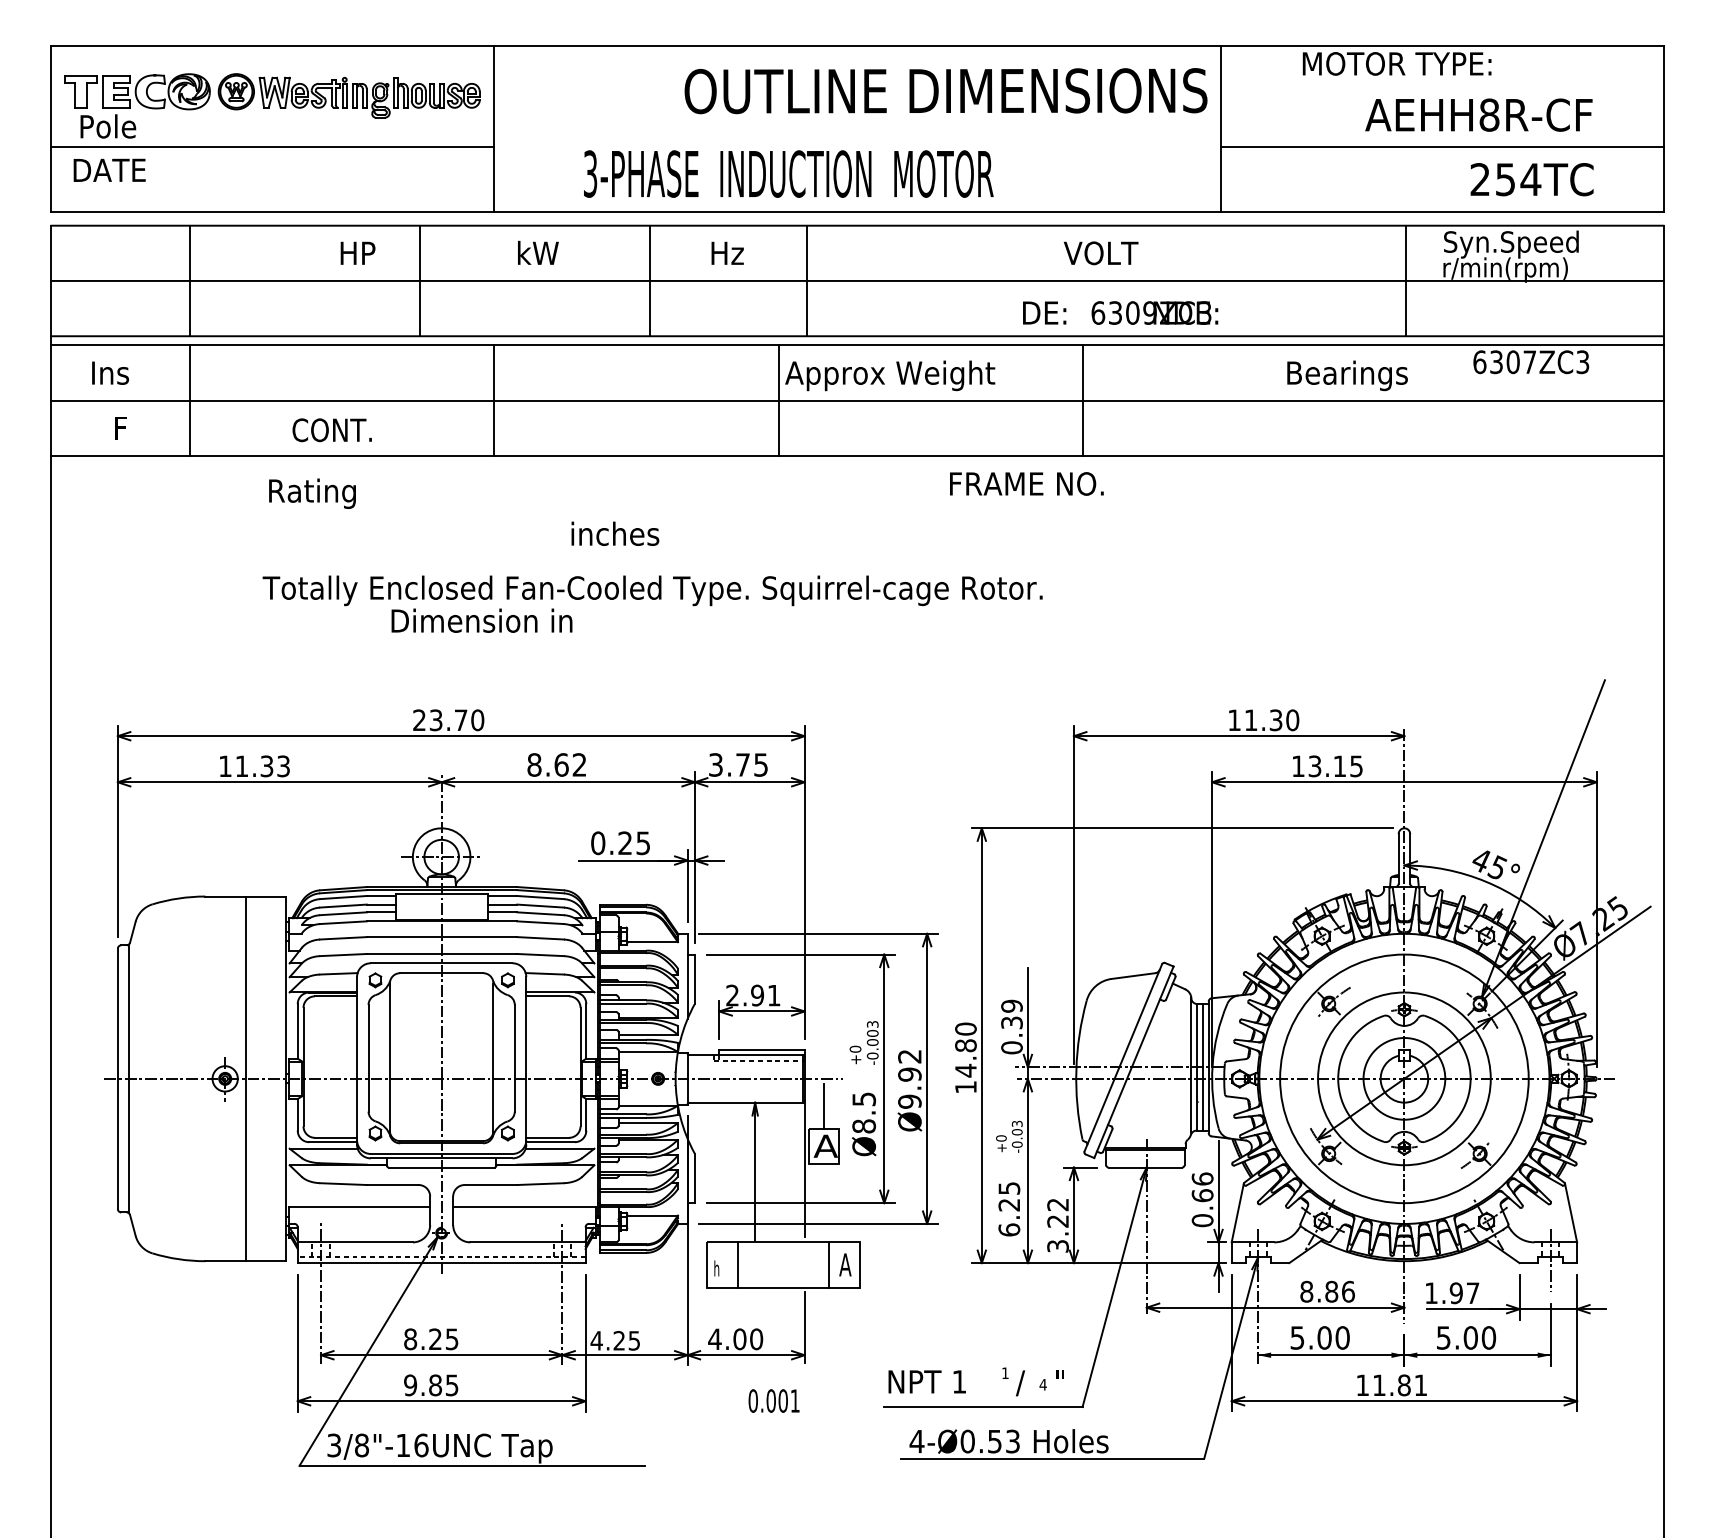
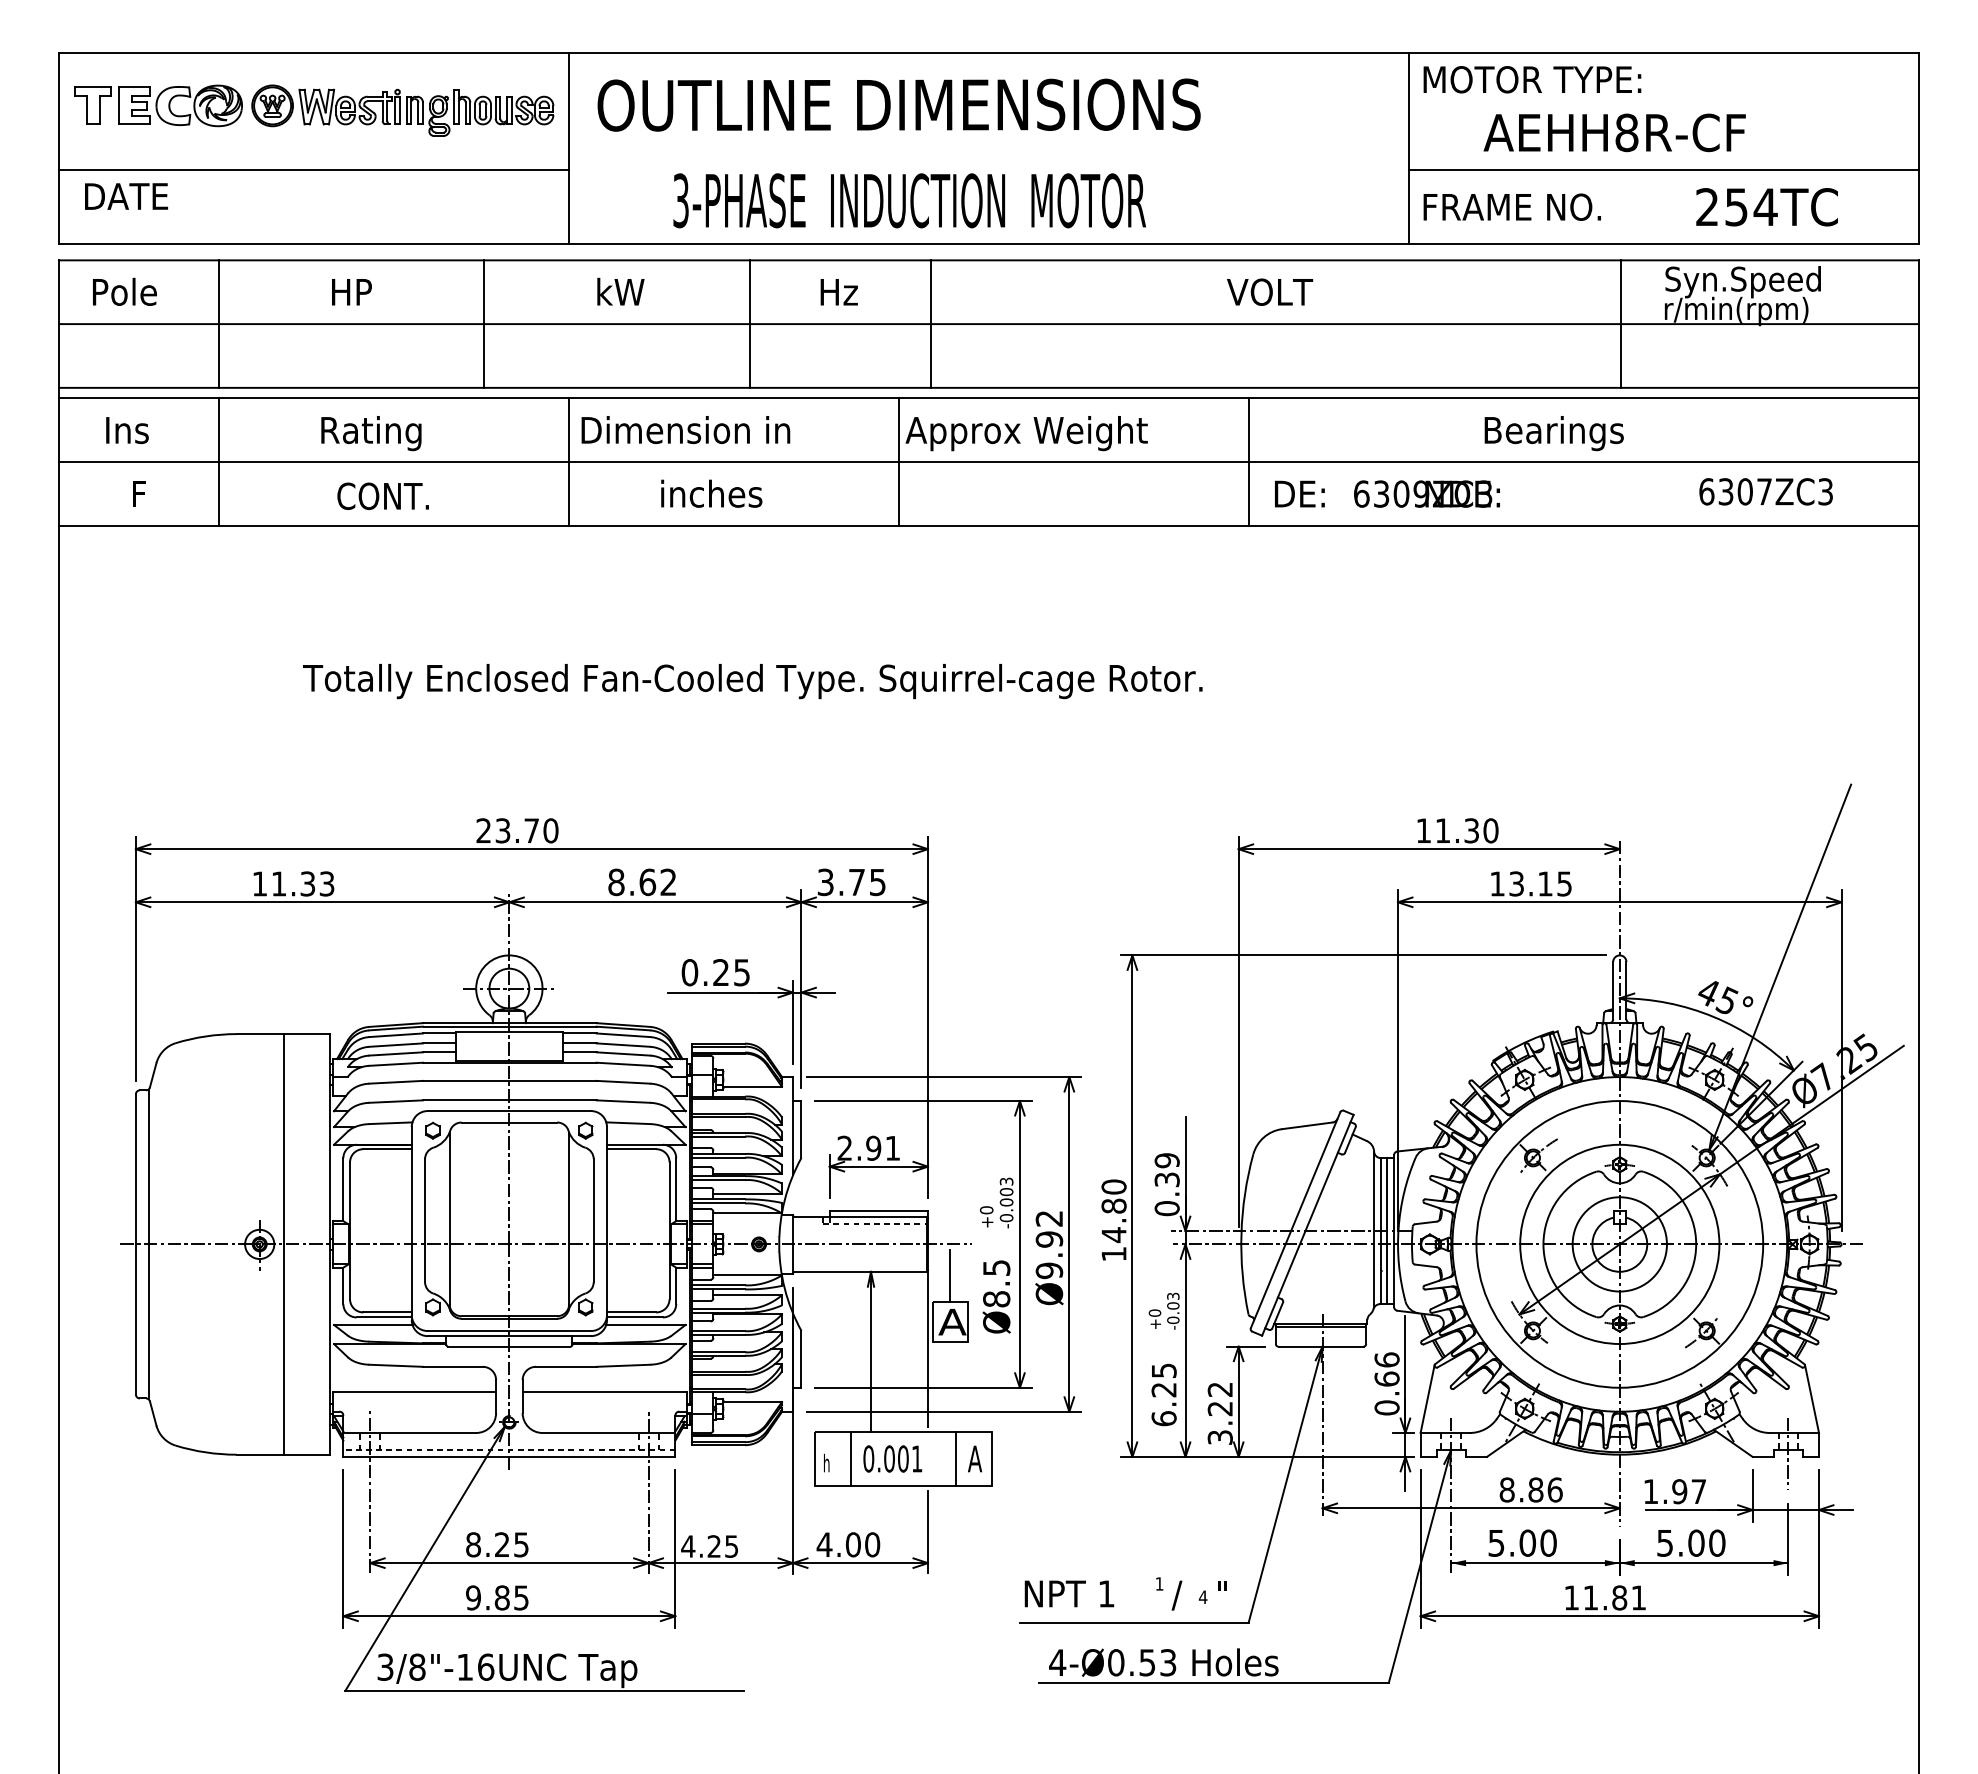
text: (1397, 63) -> (1532, 79), moved
text: (945, 90) -> (898, 104), moved
text: (1478, 114) -> (1614, 132), moved
text: (107, 126) -> (124, 291), moved
text: (357, 253) -> (351, 292), moved
text: (1120, 312) -> (1387, 493), moved
text: (1530, 361) -> (1765, 491), moved
text: (1026, 483) -> (1511, 206), moved
text: (312, 493) -> (371, 433), moved
text: (615, 533) -> (711, 493), moved
text: (481, 621) -> (685, 430), moved
text: (773, 1400) -> (892, 1458), moved

